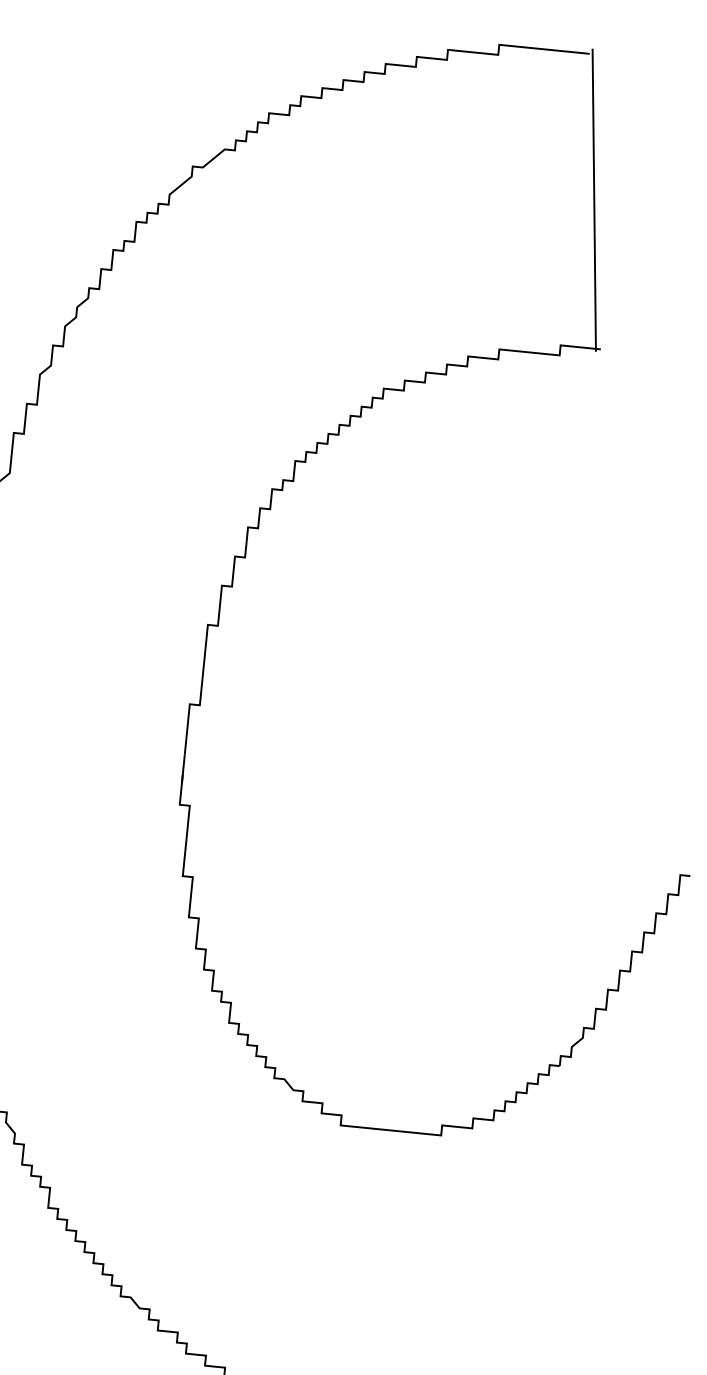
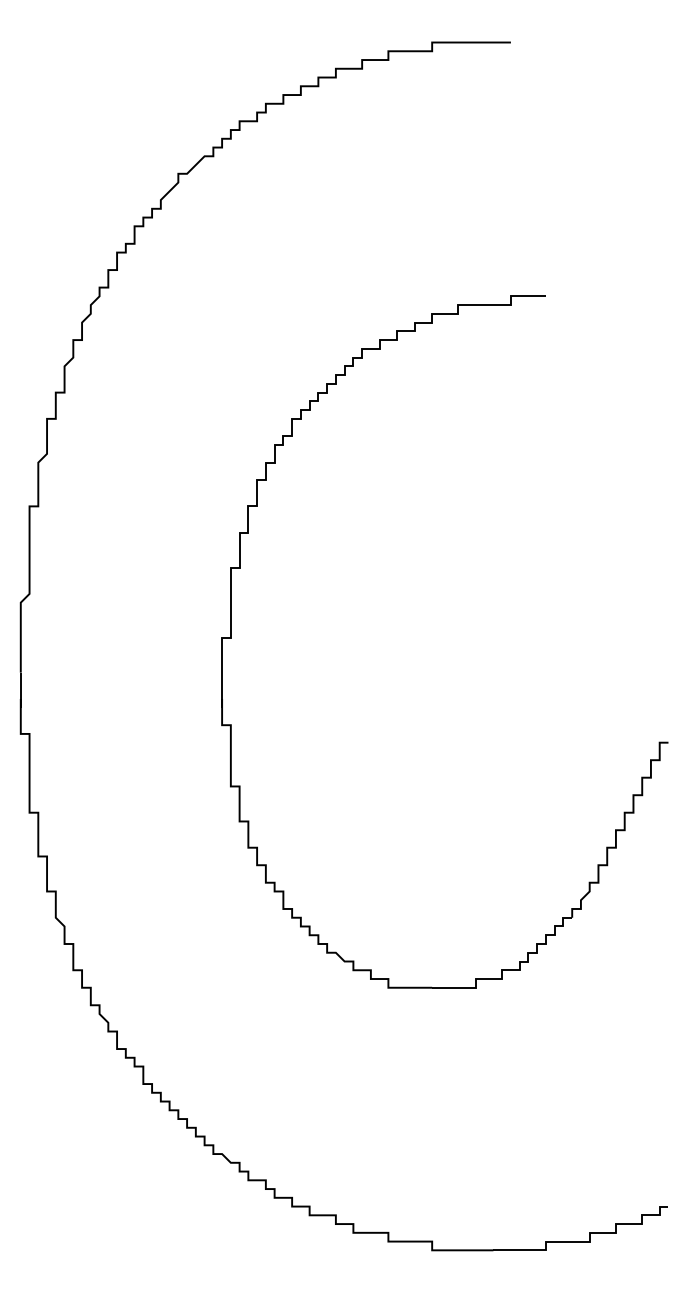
line: (594, 199) -> (527, 167), removed

